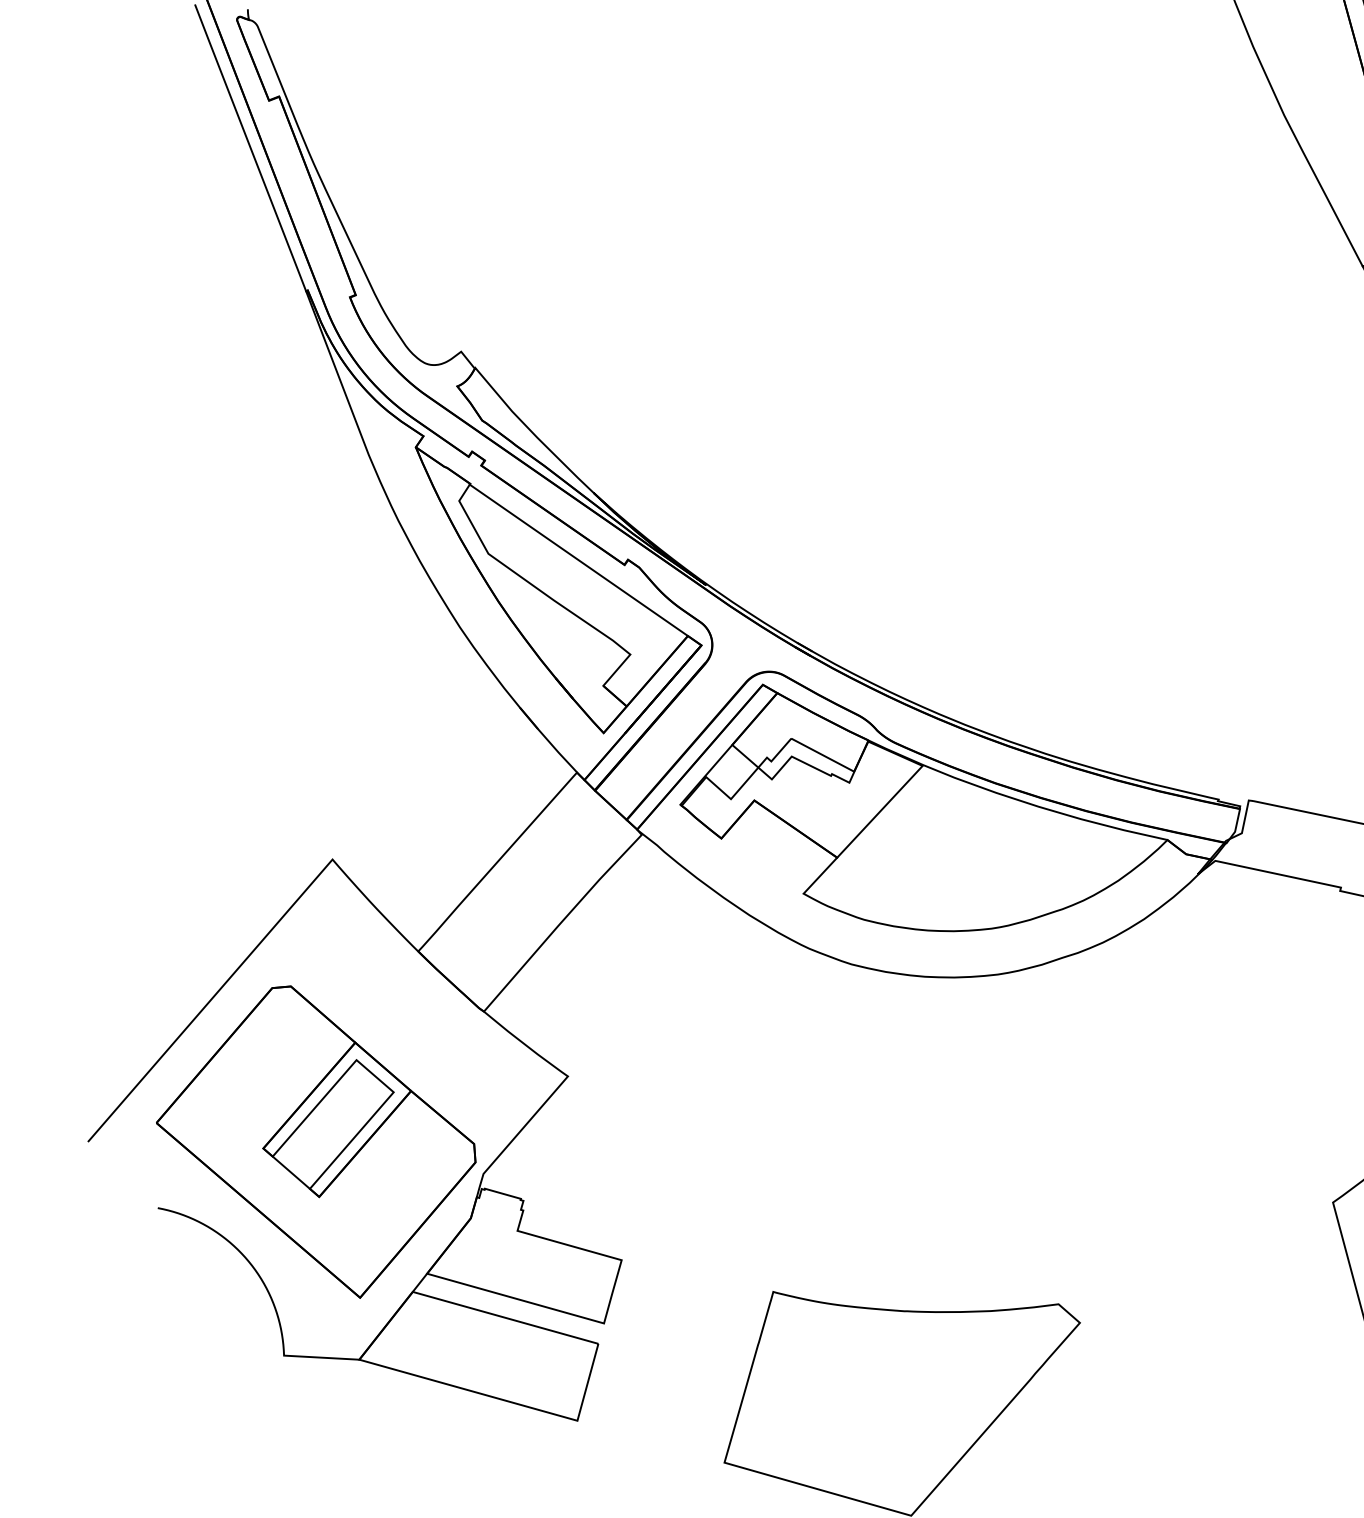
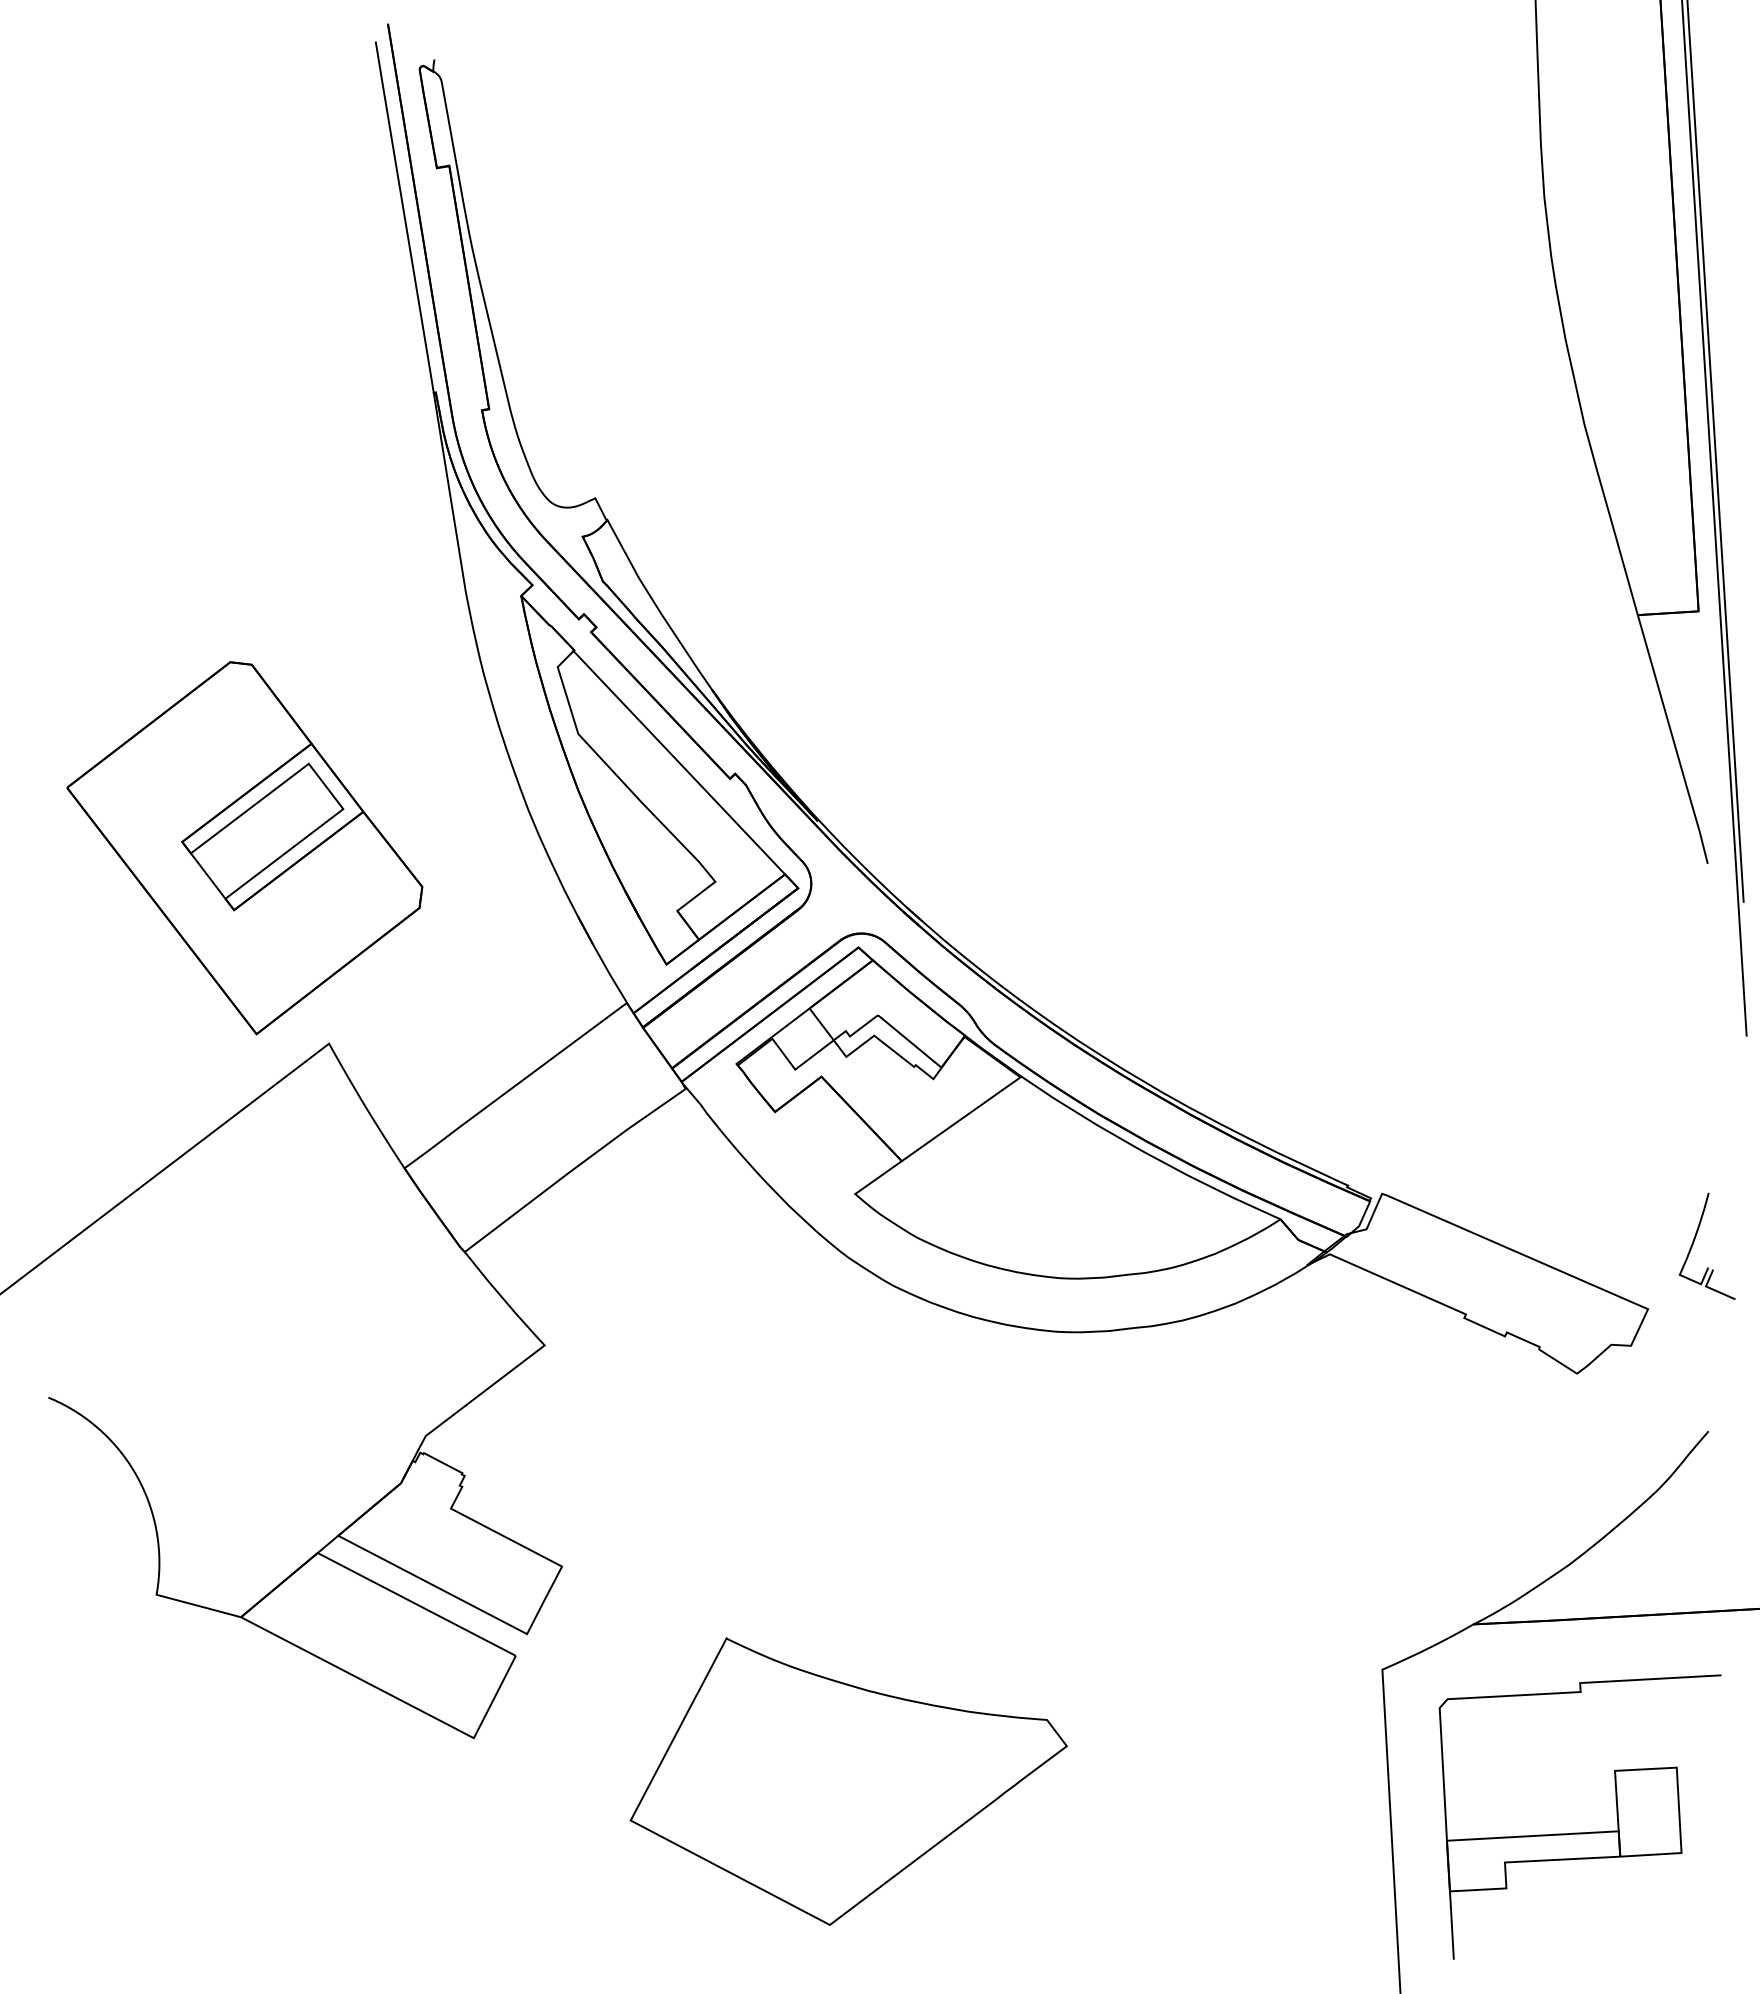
part: (317, 1143) -> (244, 848), moved

